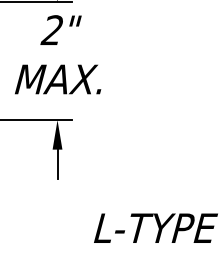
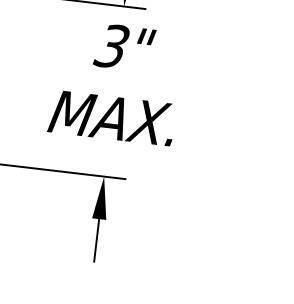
text: (51, 30) -> (110, 46), 2" -> 3"

